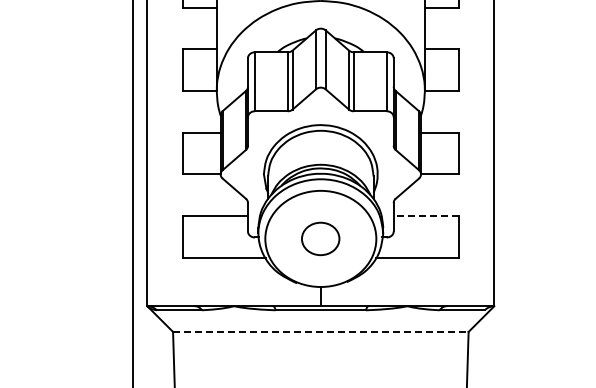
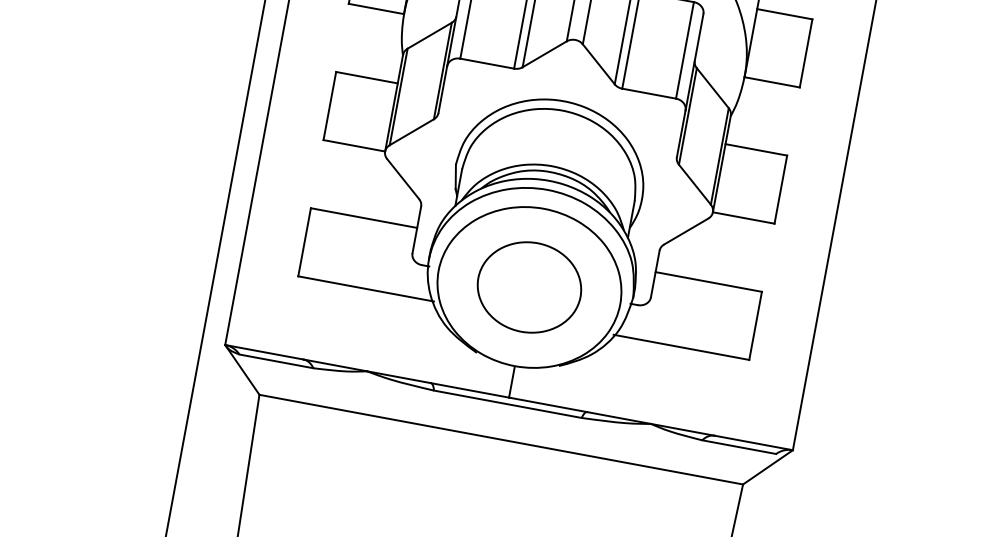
line: (425, 216) -> (707, 282), dashed -> solid
part: (320, 238) -> (529, 286), size x1.67
line: (320, 331) -> (500, 438), dashed -> solid

